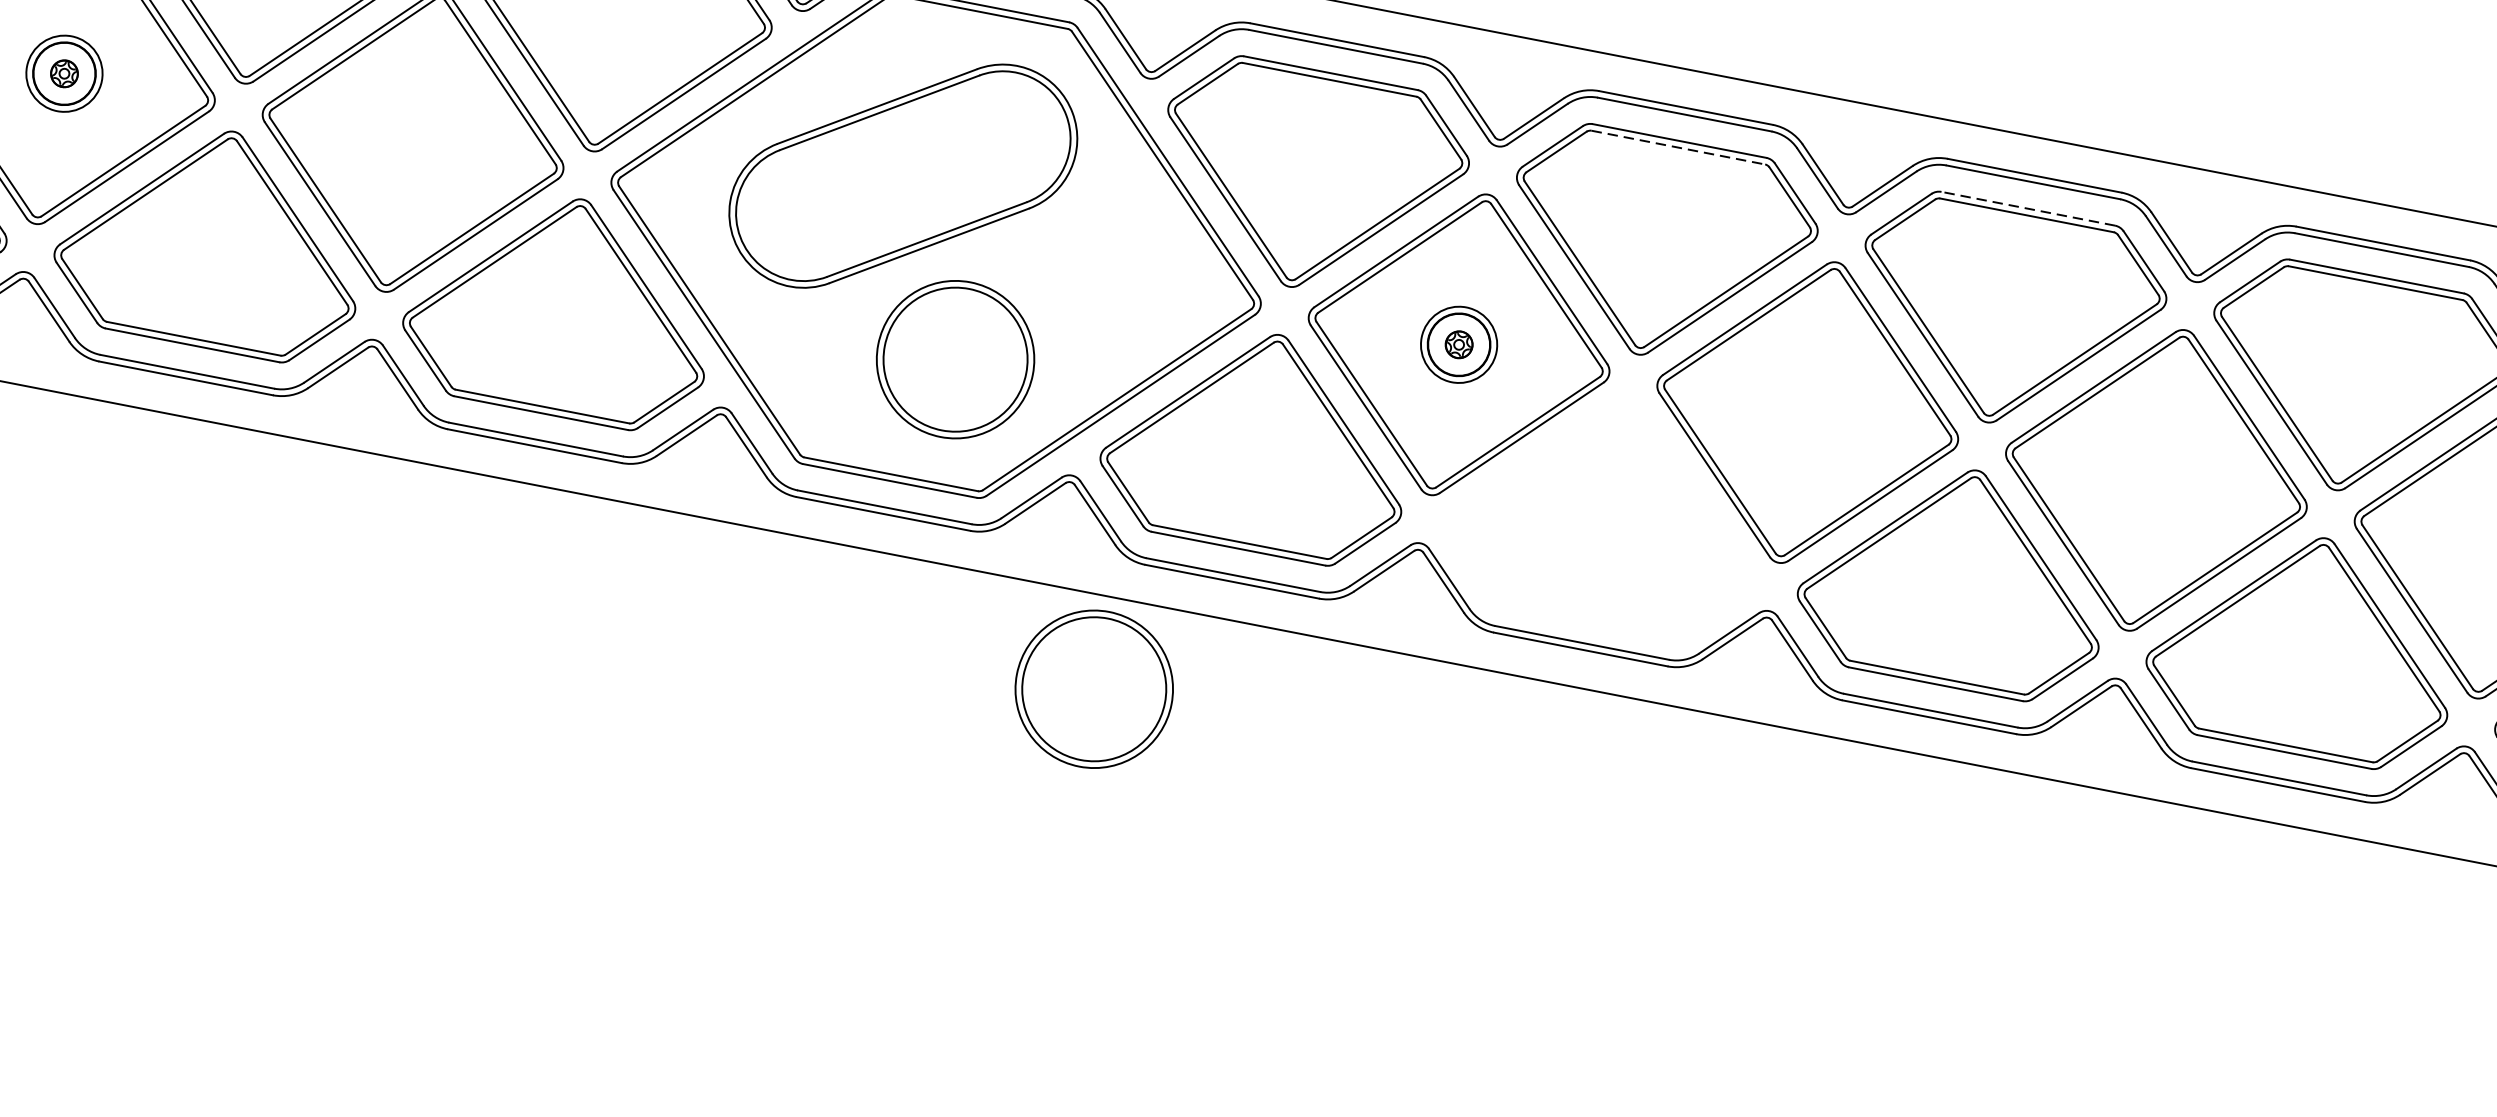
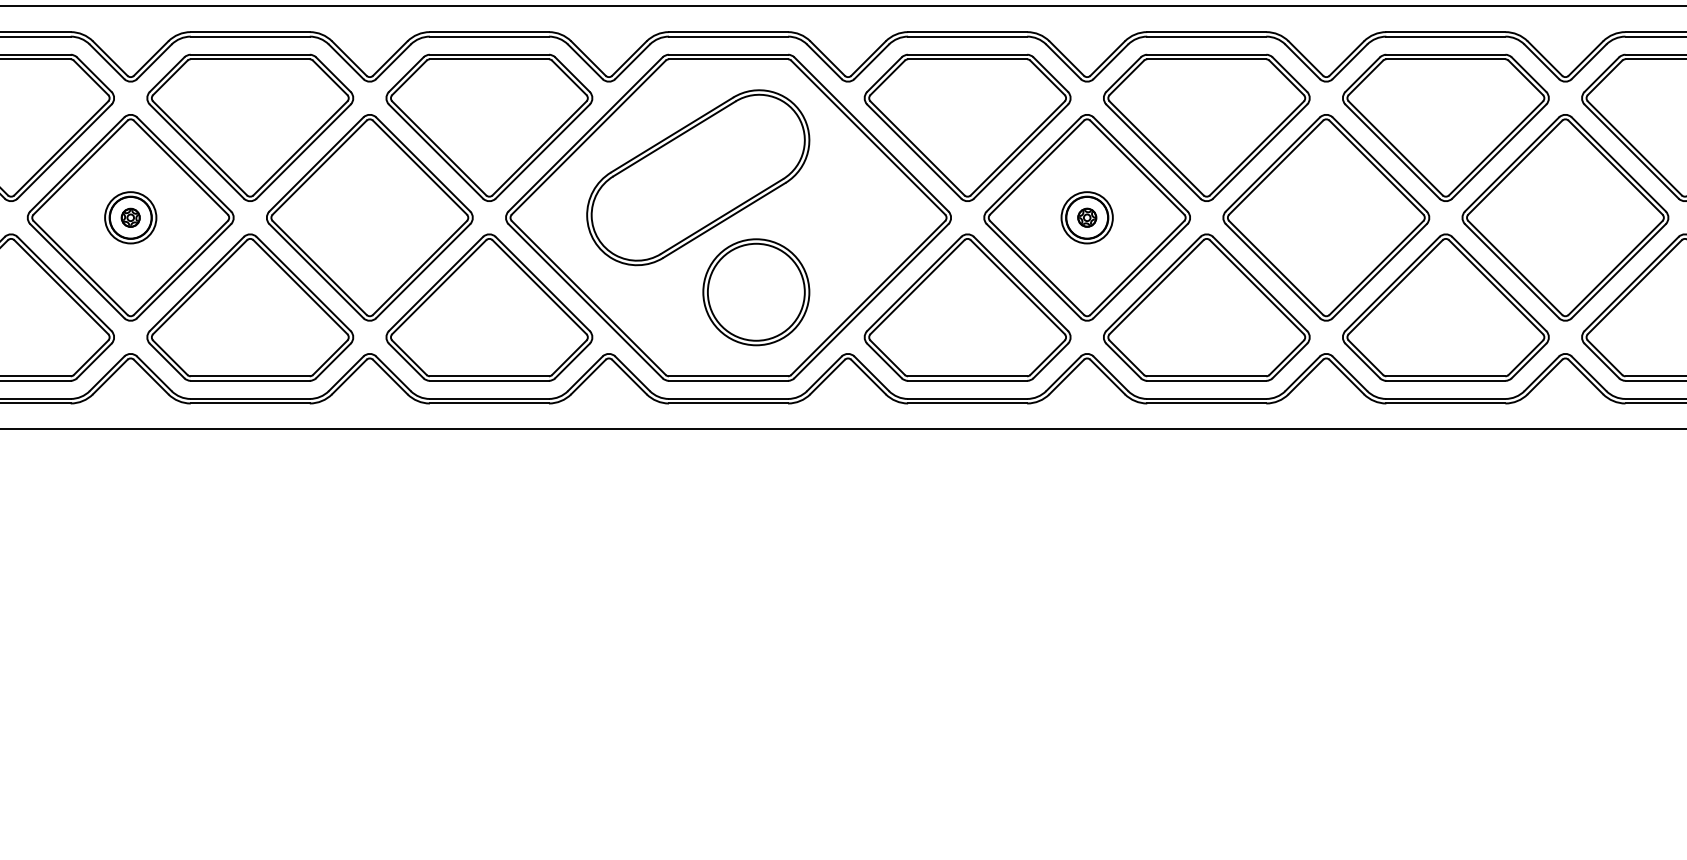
line: (1677, 147) -> (1206, 59), dashed -> solid
line: (2027, 208) -> (1445, 54), dashed -> solid
part: (1607, 509) -> (1206, 307), added
part: (1094, 689) -> (890, 492), removed

